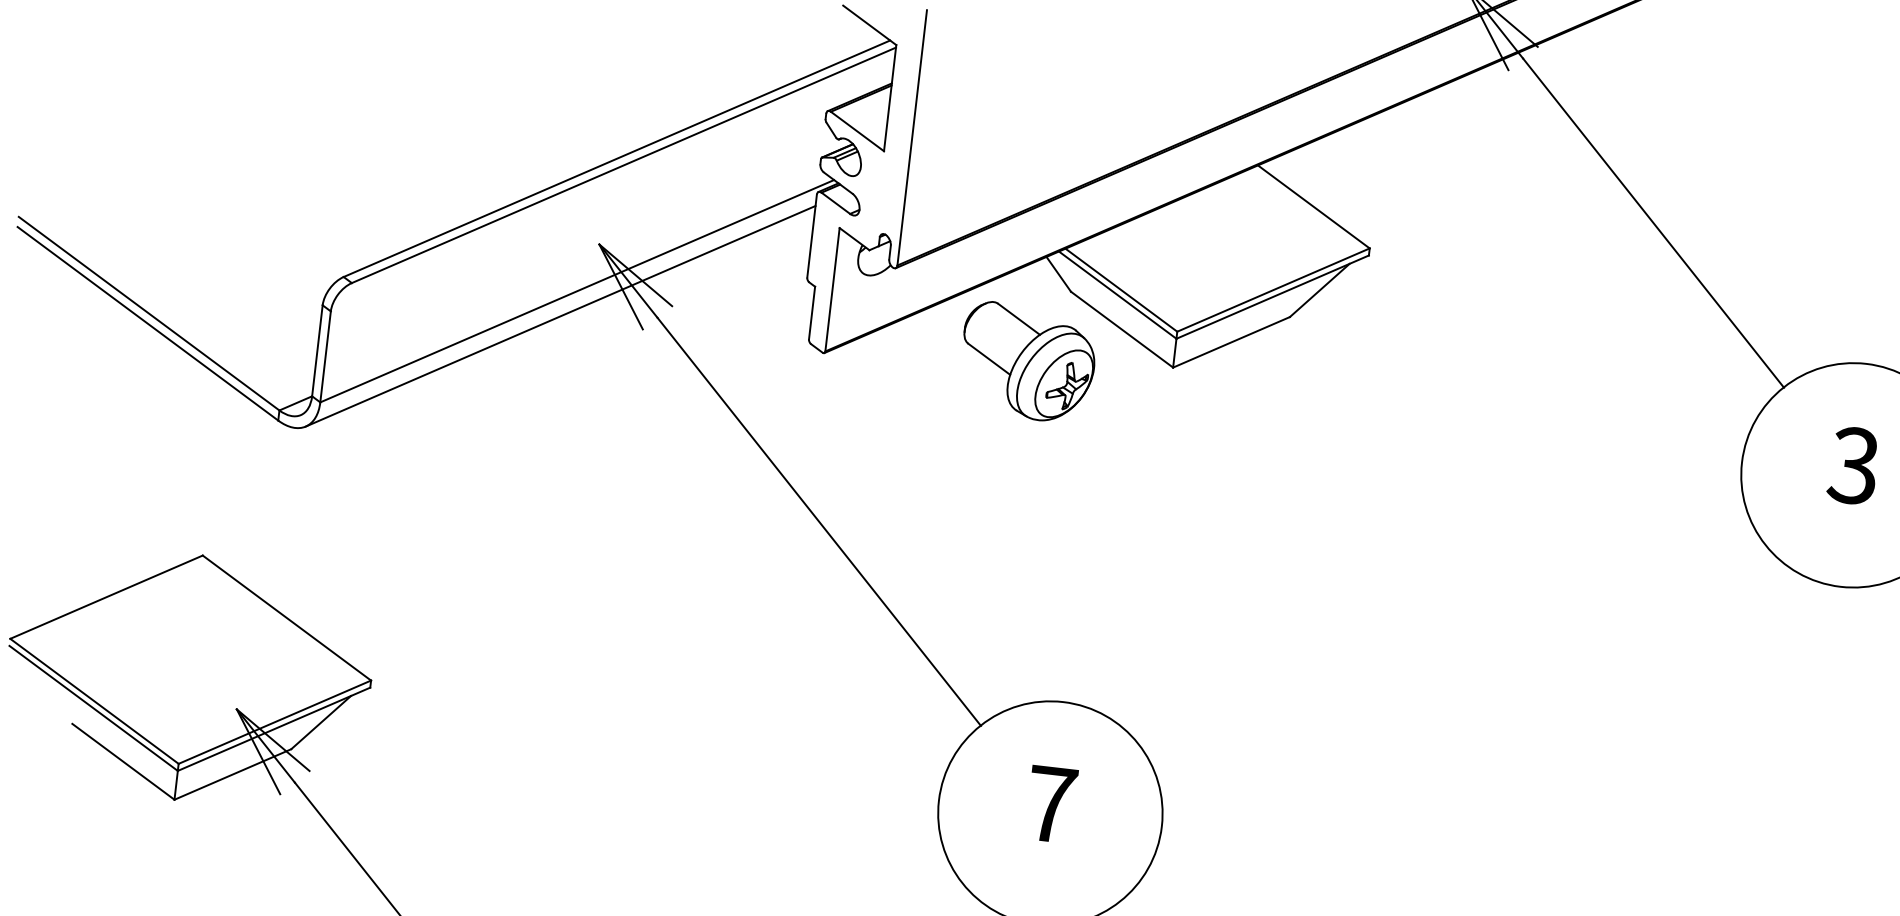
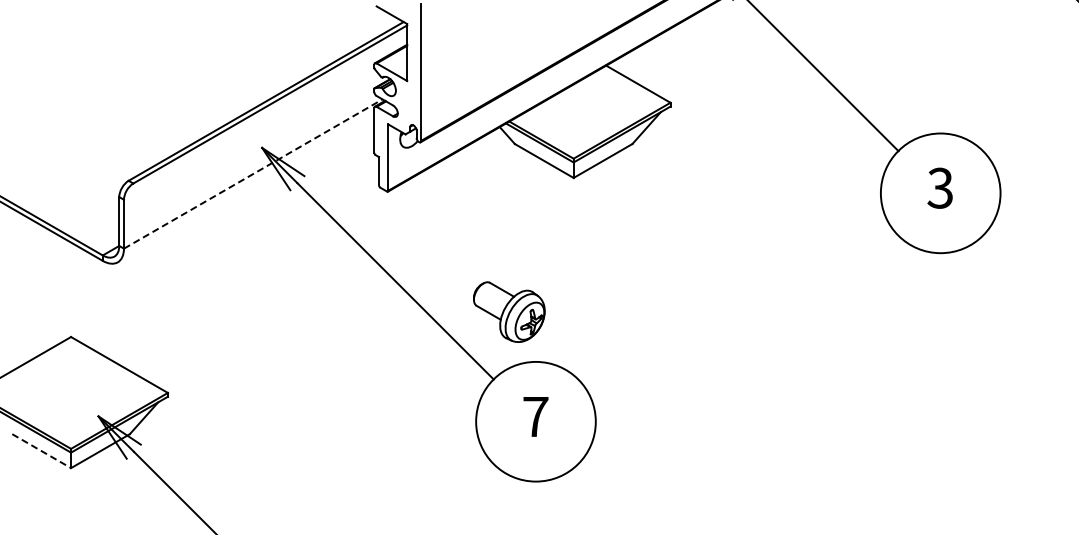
line: (577, 290) -> (253, 173), solid -> dashed
line: (559, 316) -> (245, 188), removed
part: (1028, 361) -> (509, 311), moved
line: (122, 762) -> (41, 451), solid -> dashed

